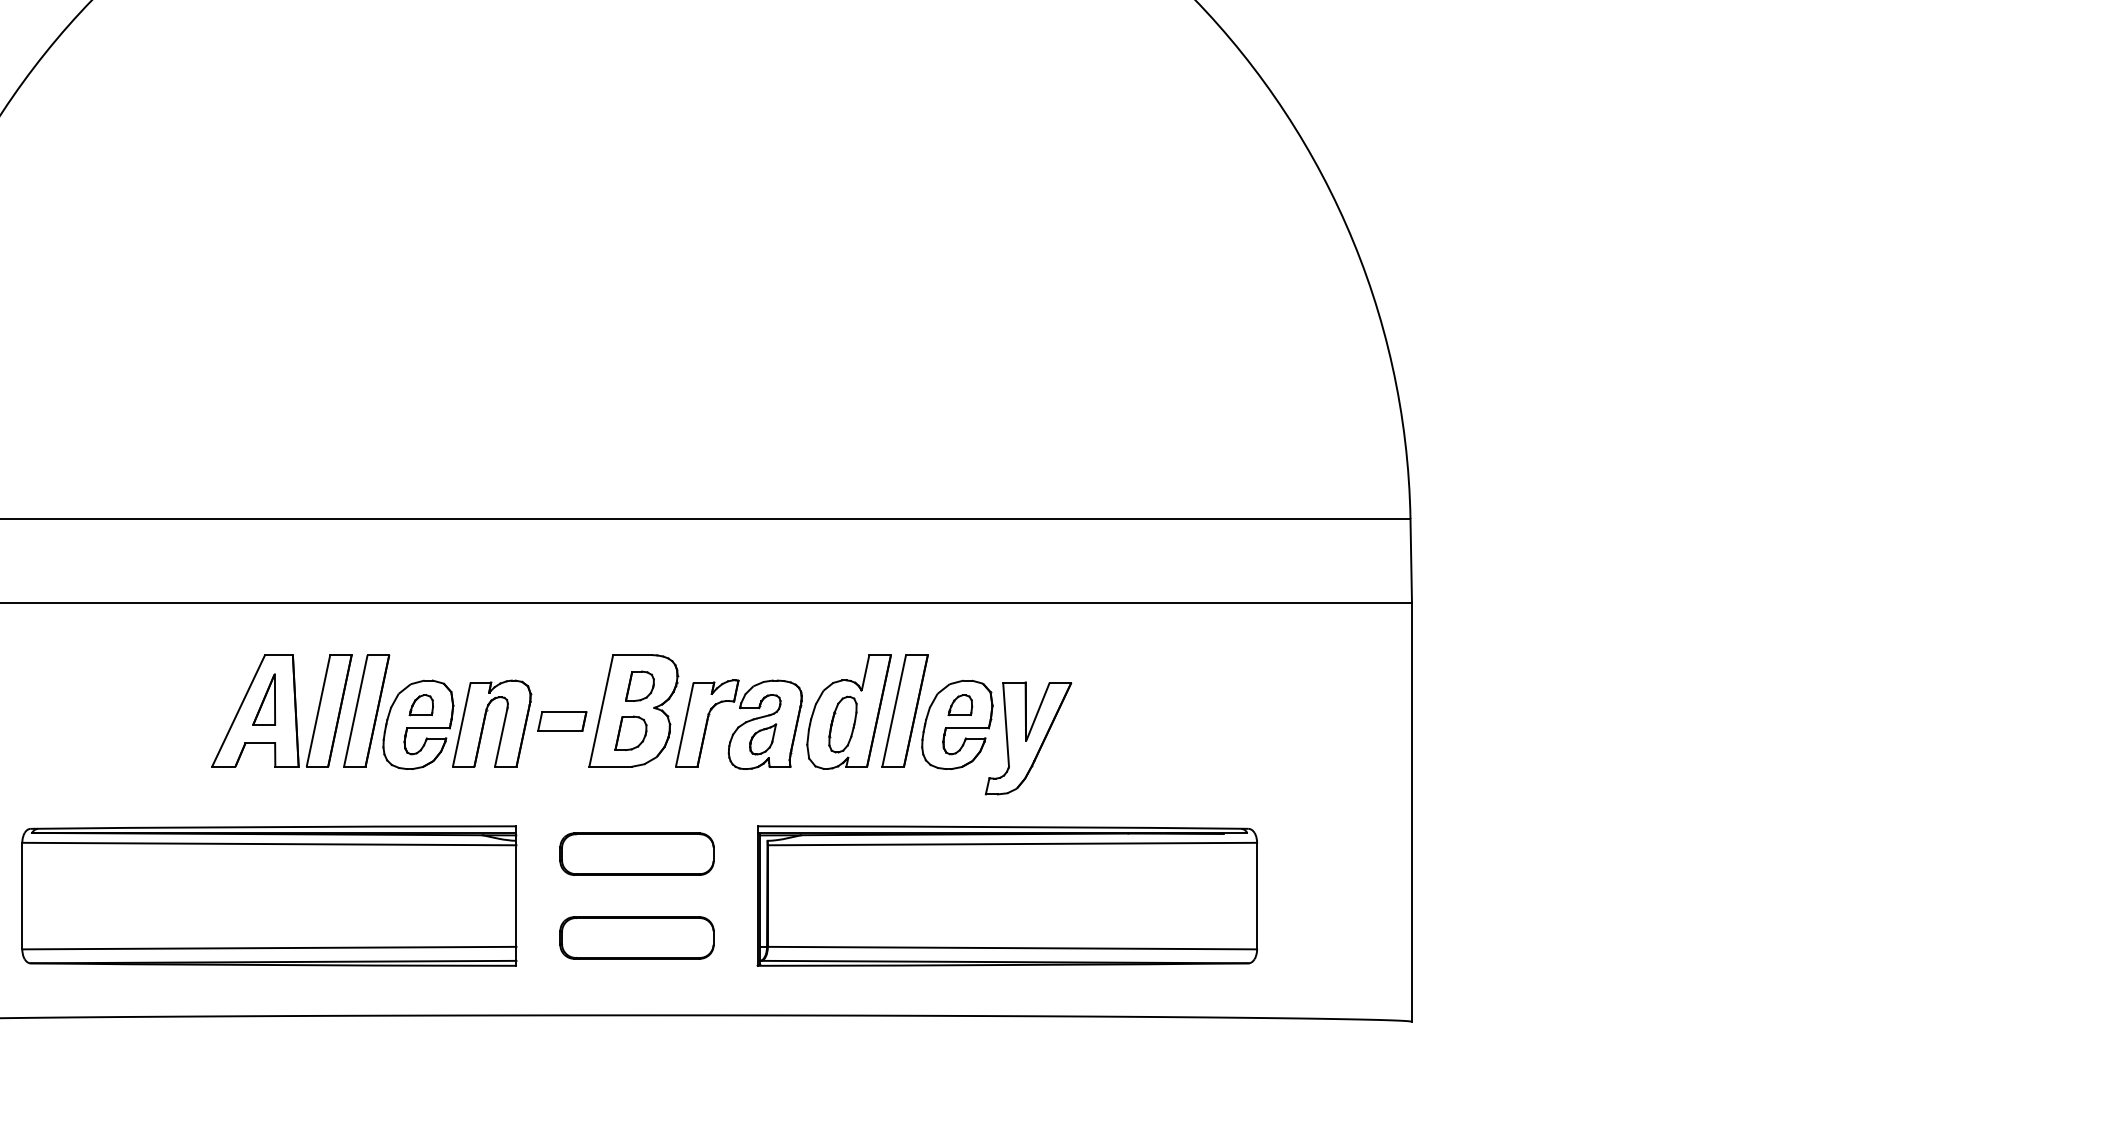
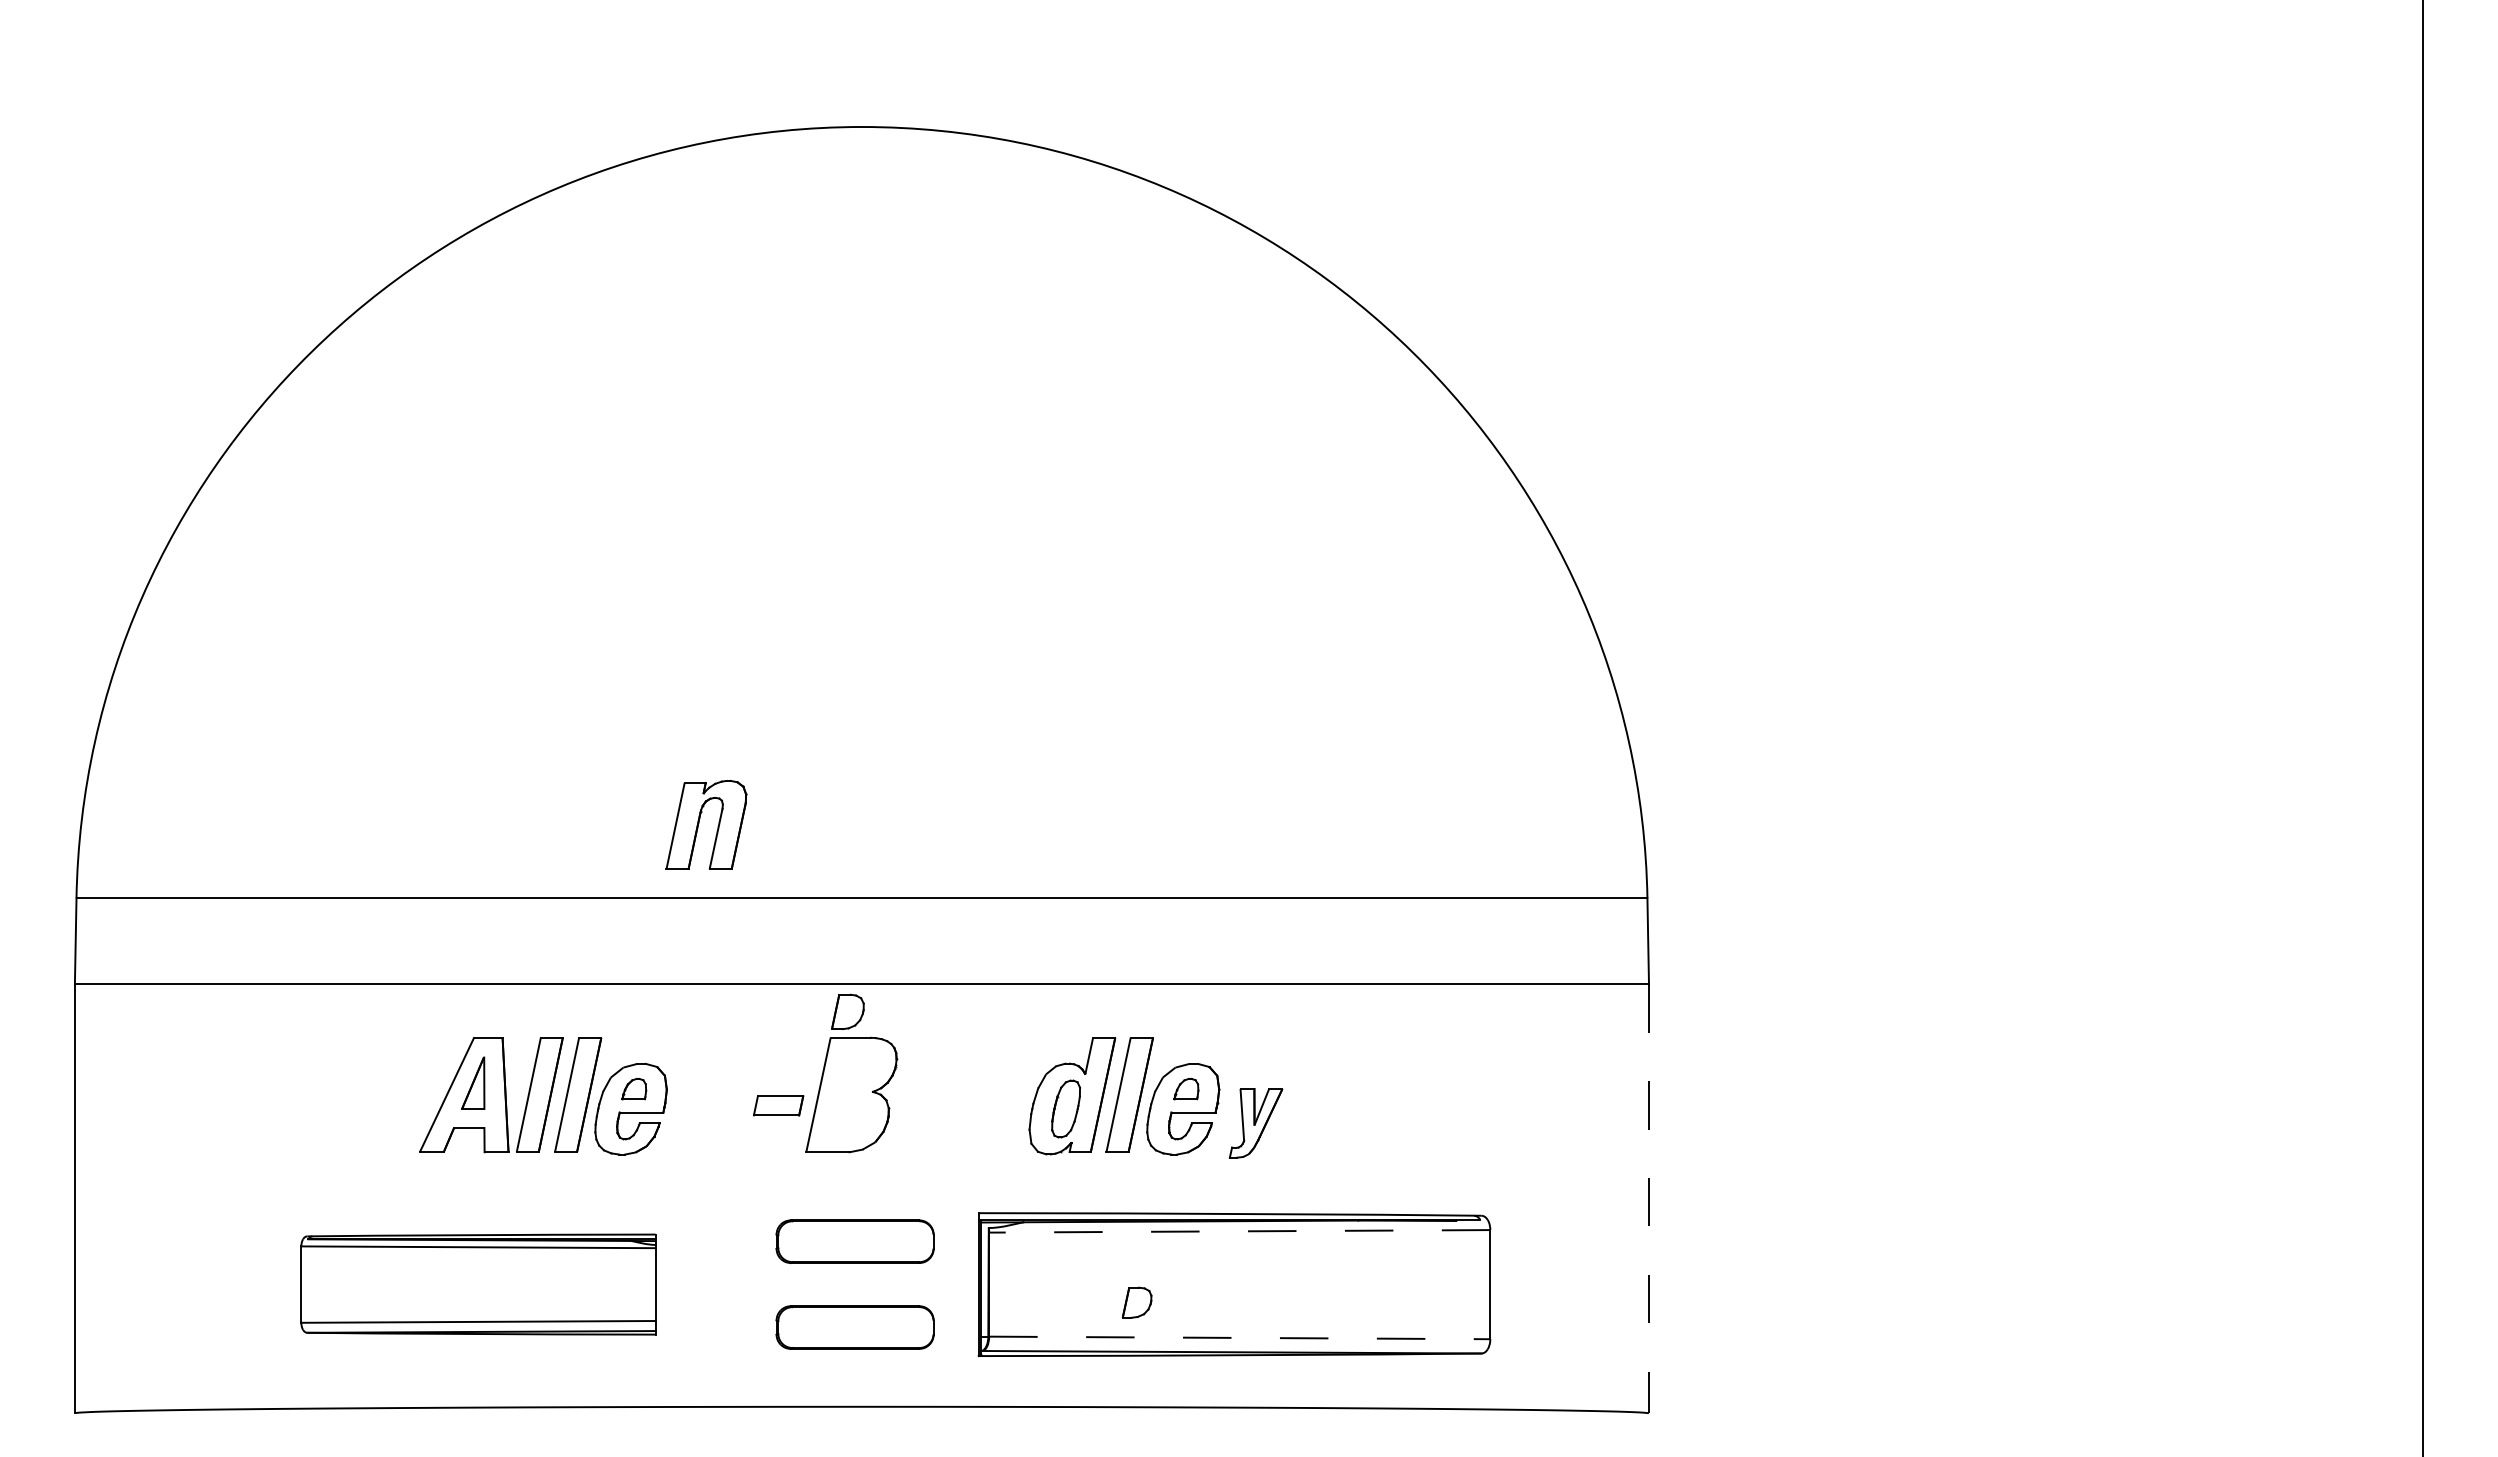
part: (639, 686) -> (1136, 1302), moved
part: (485, 722) -> (699, 823), moved
part: (738, 724) -> (959, 1108), removed
part: (630, 732) -> (847, 1011), moved
part: (1027, 738) -> (1255, 1123), size x0.6
line: (1411, 811) -> (1648, 1198), solid -> dashed
line: (1012, 844) -> (1239, 1231), solid -> dashed
part: (269, 895) -> (478, 1284), size x0.7
line: (1012, 947) -> (1239, 1337), solid -> dashed

